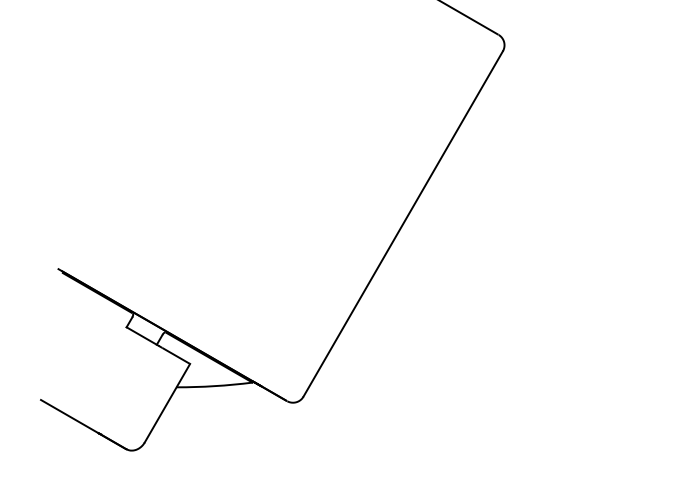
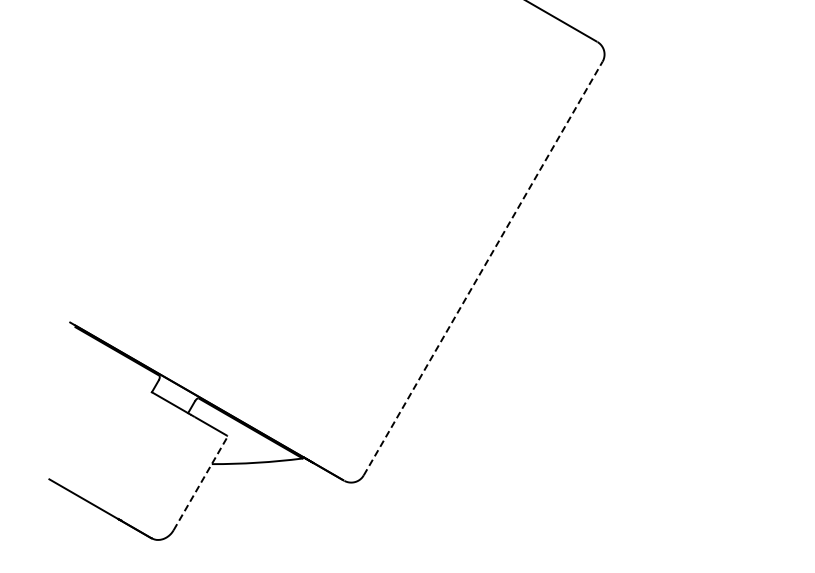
line: (403, 223) -> (483, 268), solid -> dashed
line: (168, 402) -> (201, 482), solid -> dashed

